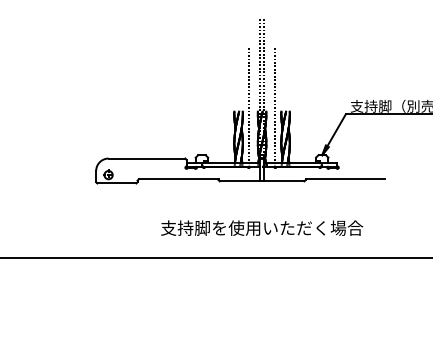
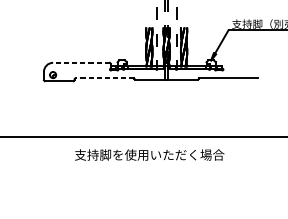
line: (146, 158) -> (81, 62), solid -> dashed
line: (178, 179) -> (104, 78), solid -> dashed
text: (262, 227) -> (149, 154), moved

